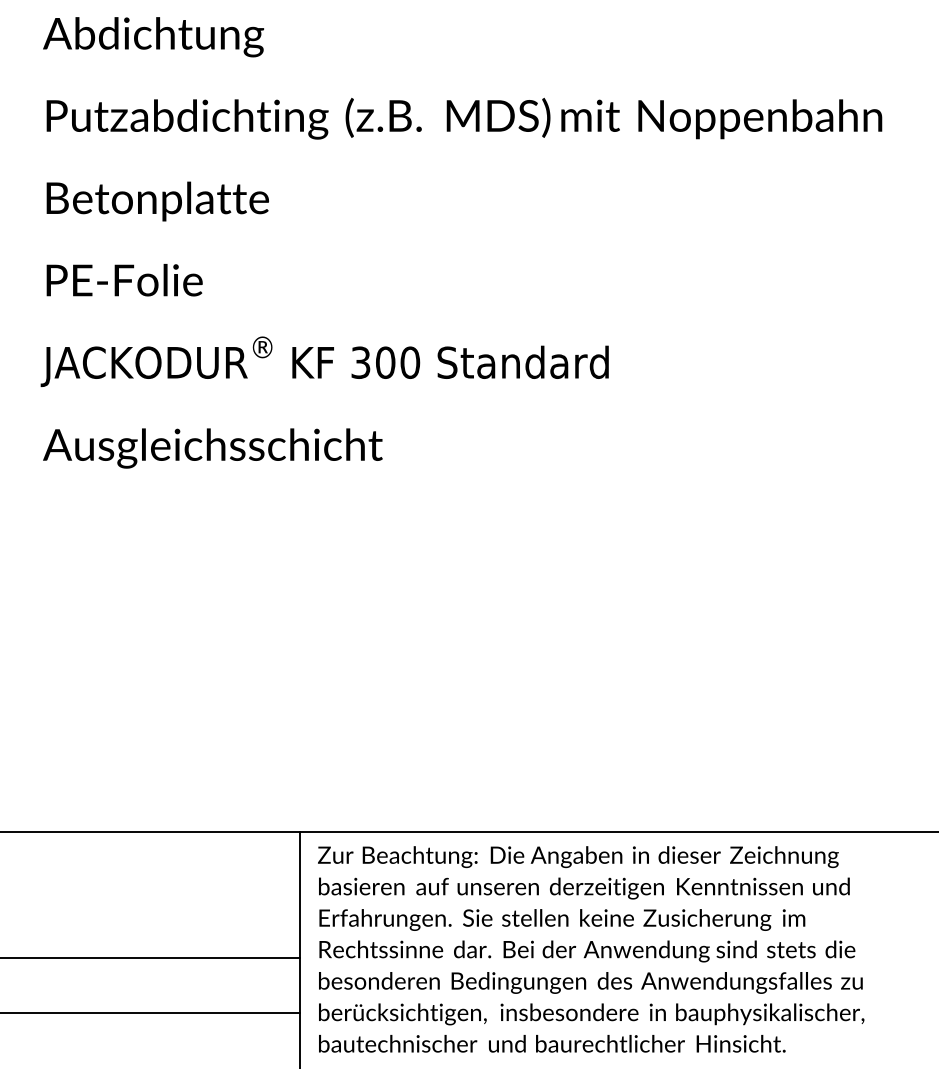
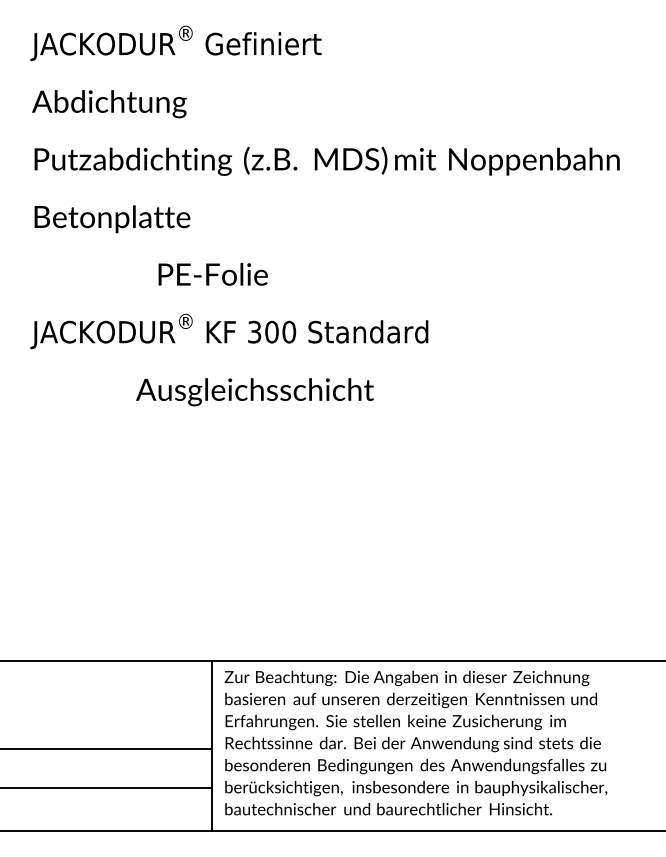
text: (123, 280) -> (212, 274), moved
text: (212, 448) -> (254, 392), moved

